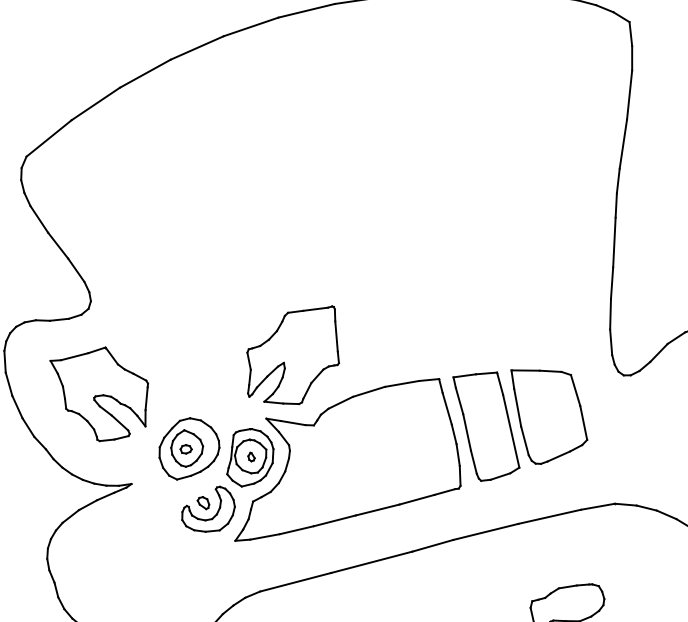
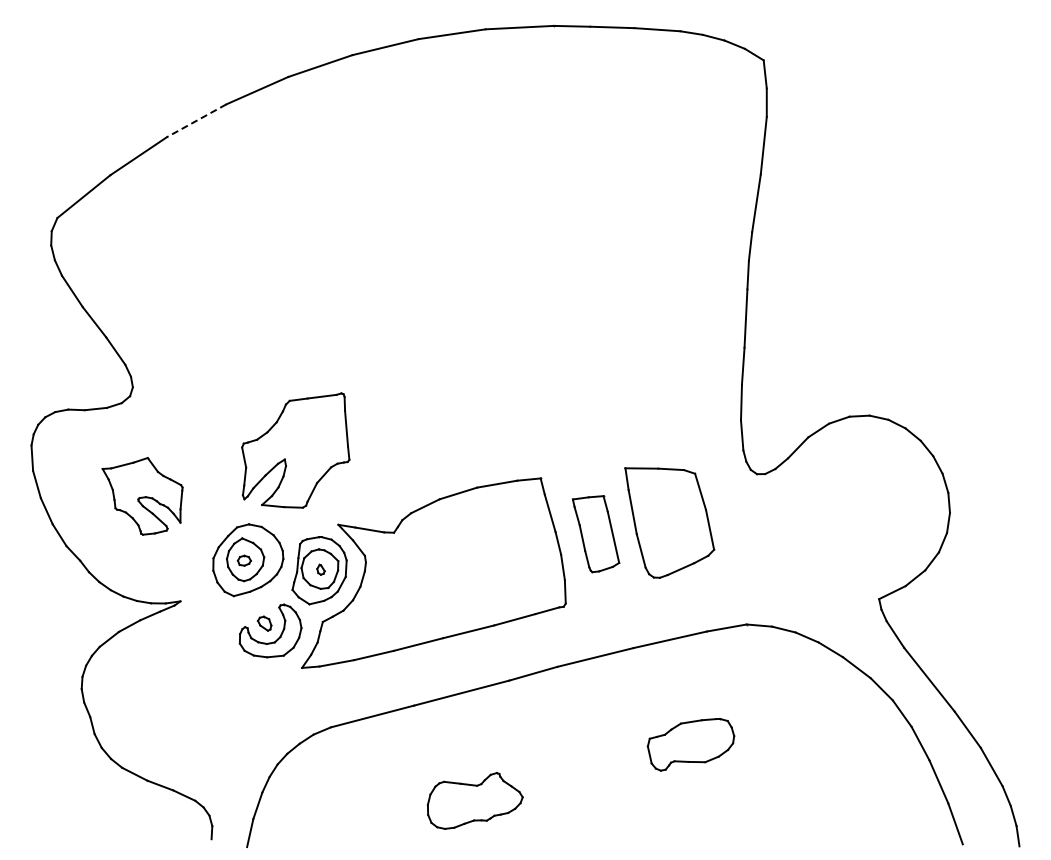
line: (145, 73) -> (196, 120), solid -> dashed
part: (292, 355) -> (295, 450), moved
part: (99, 394) -> (142, 496), size x0.7
part: (485, 426) -> (595, 533), size x0.6

